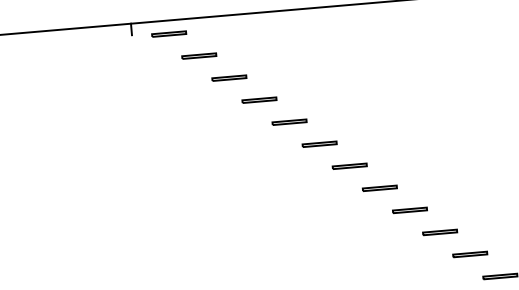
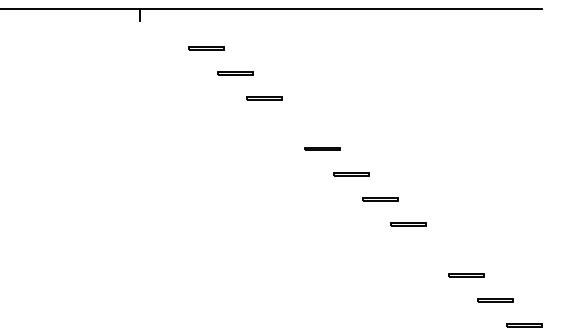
line: (168, 33) -> (177, 22), removed
line: (289, 120) -> (293, 122), removed
line: (439, 232) -> (437, 249), removed

